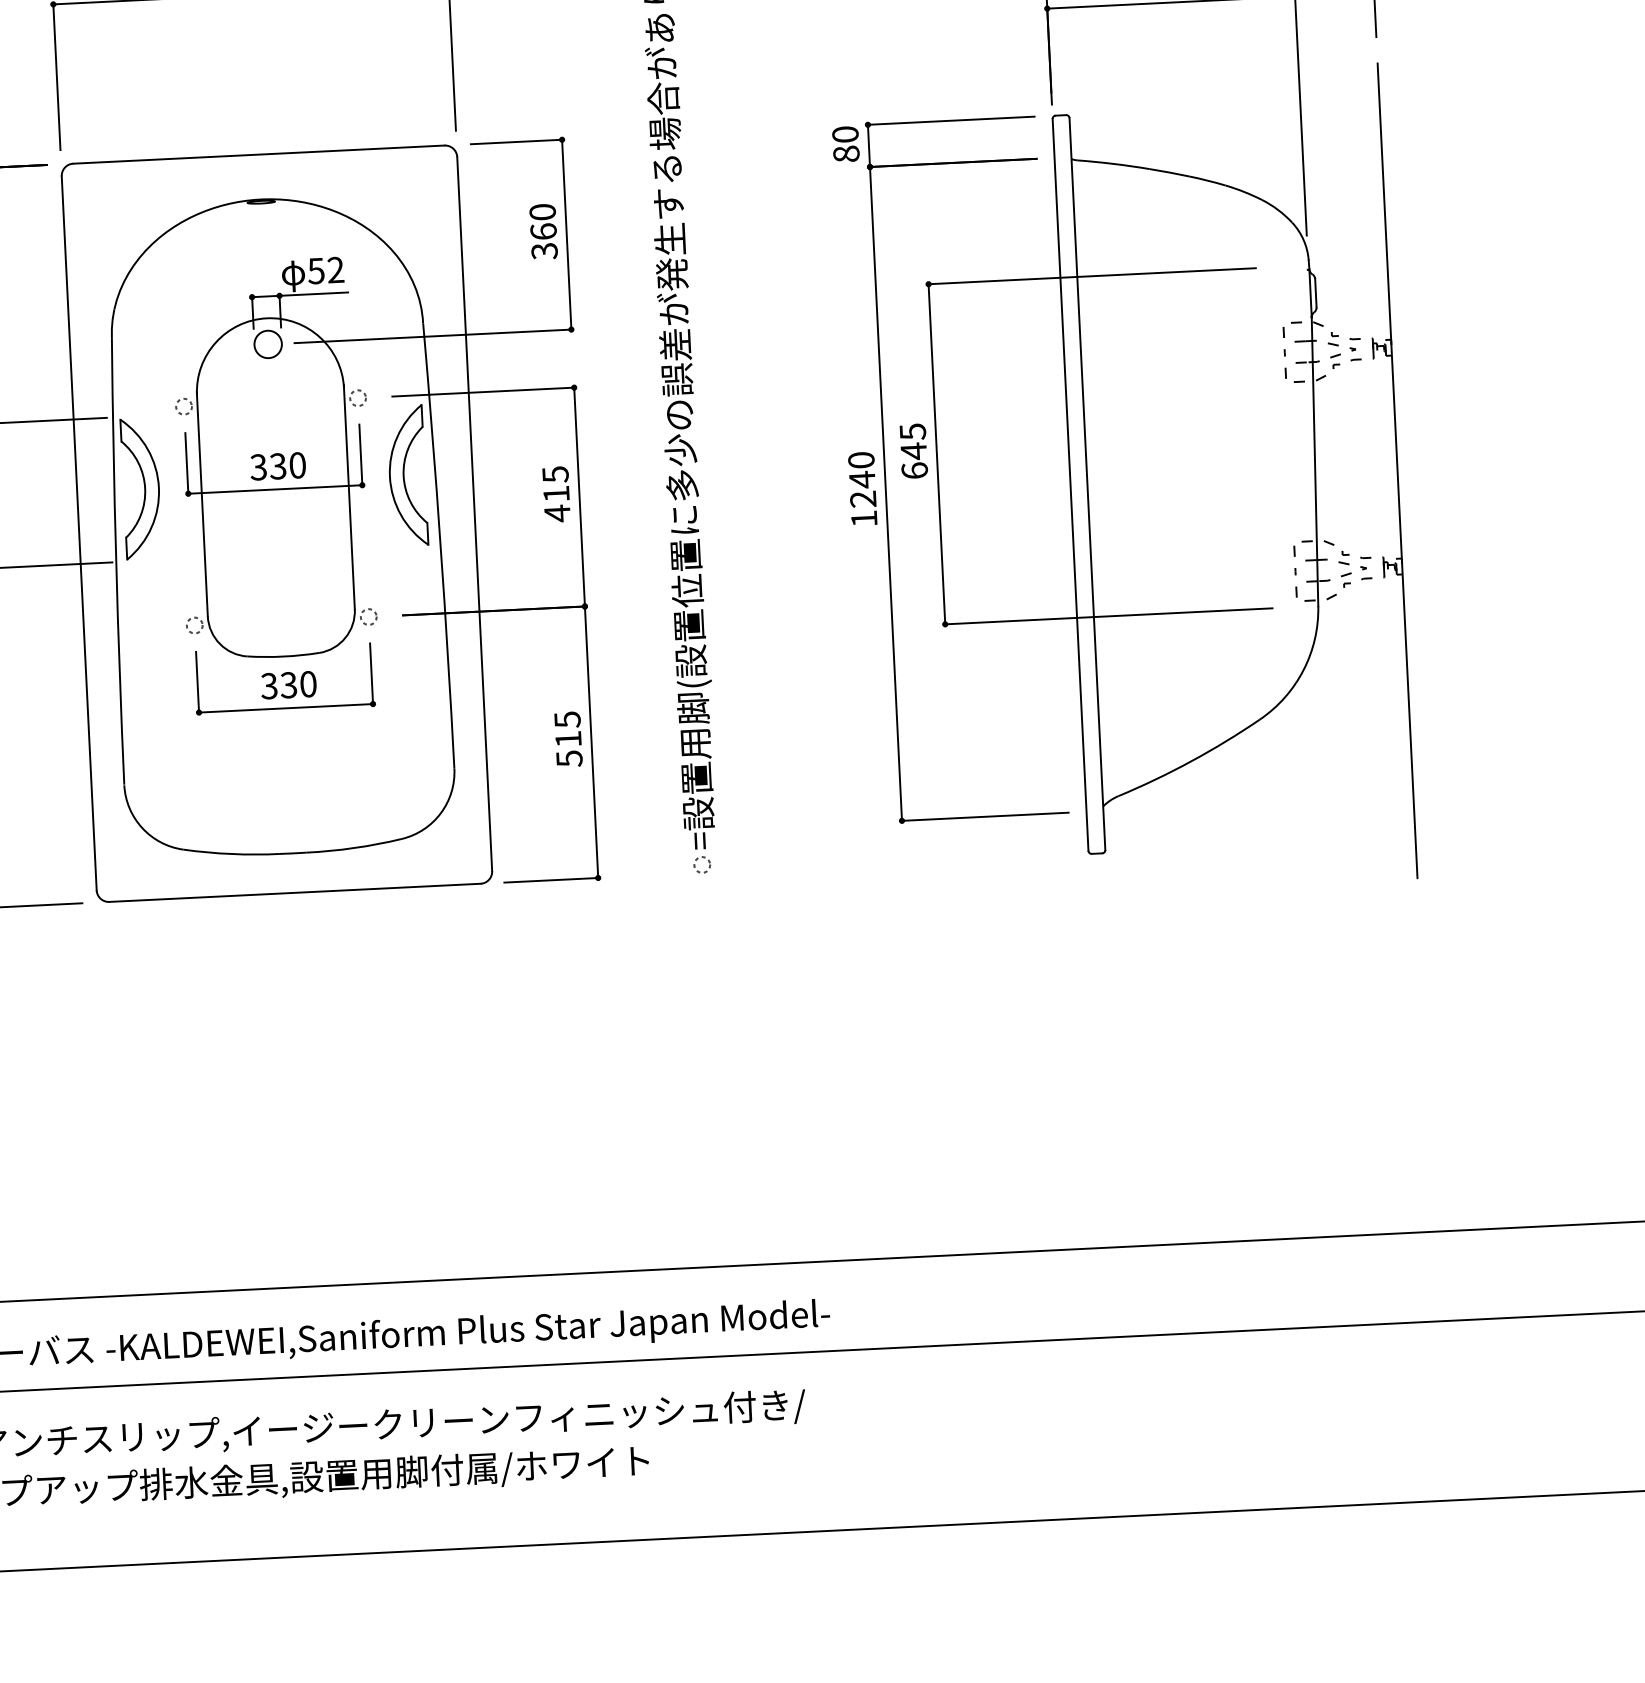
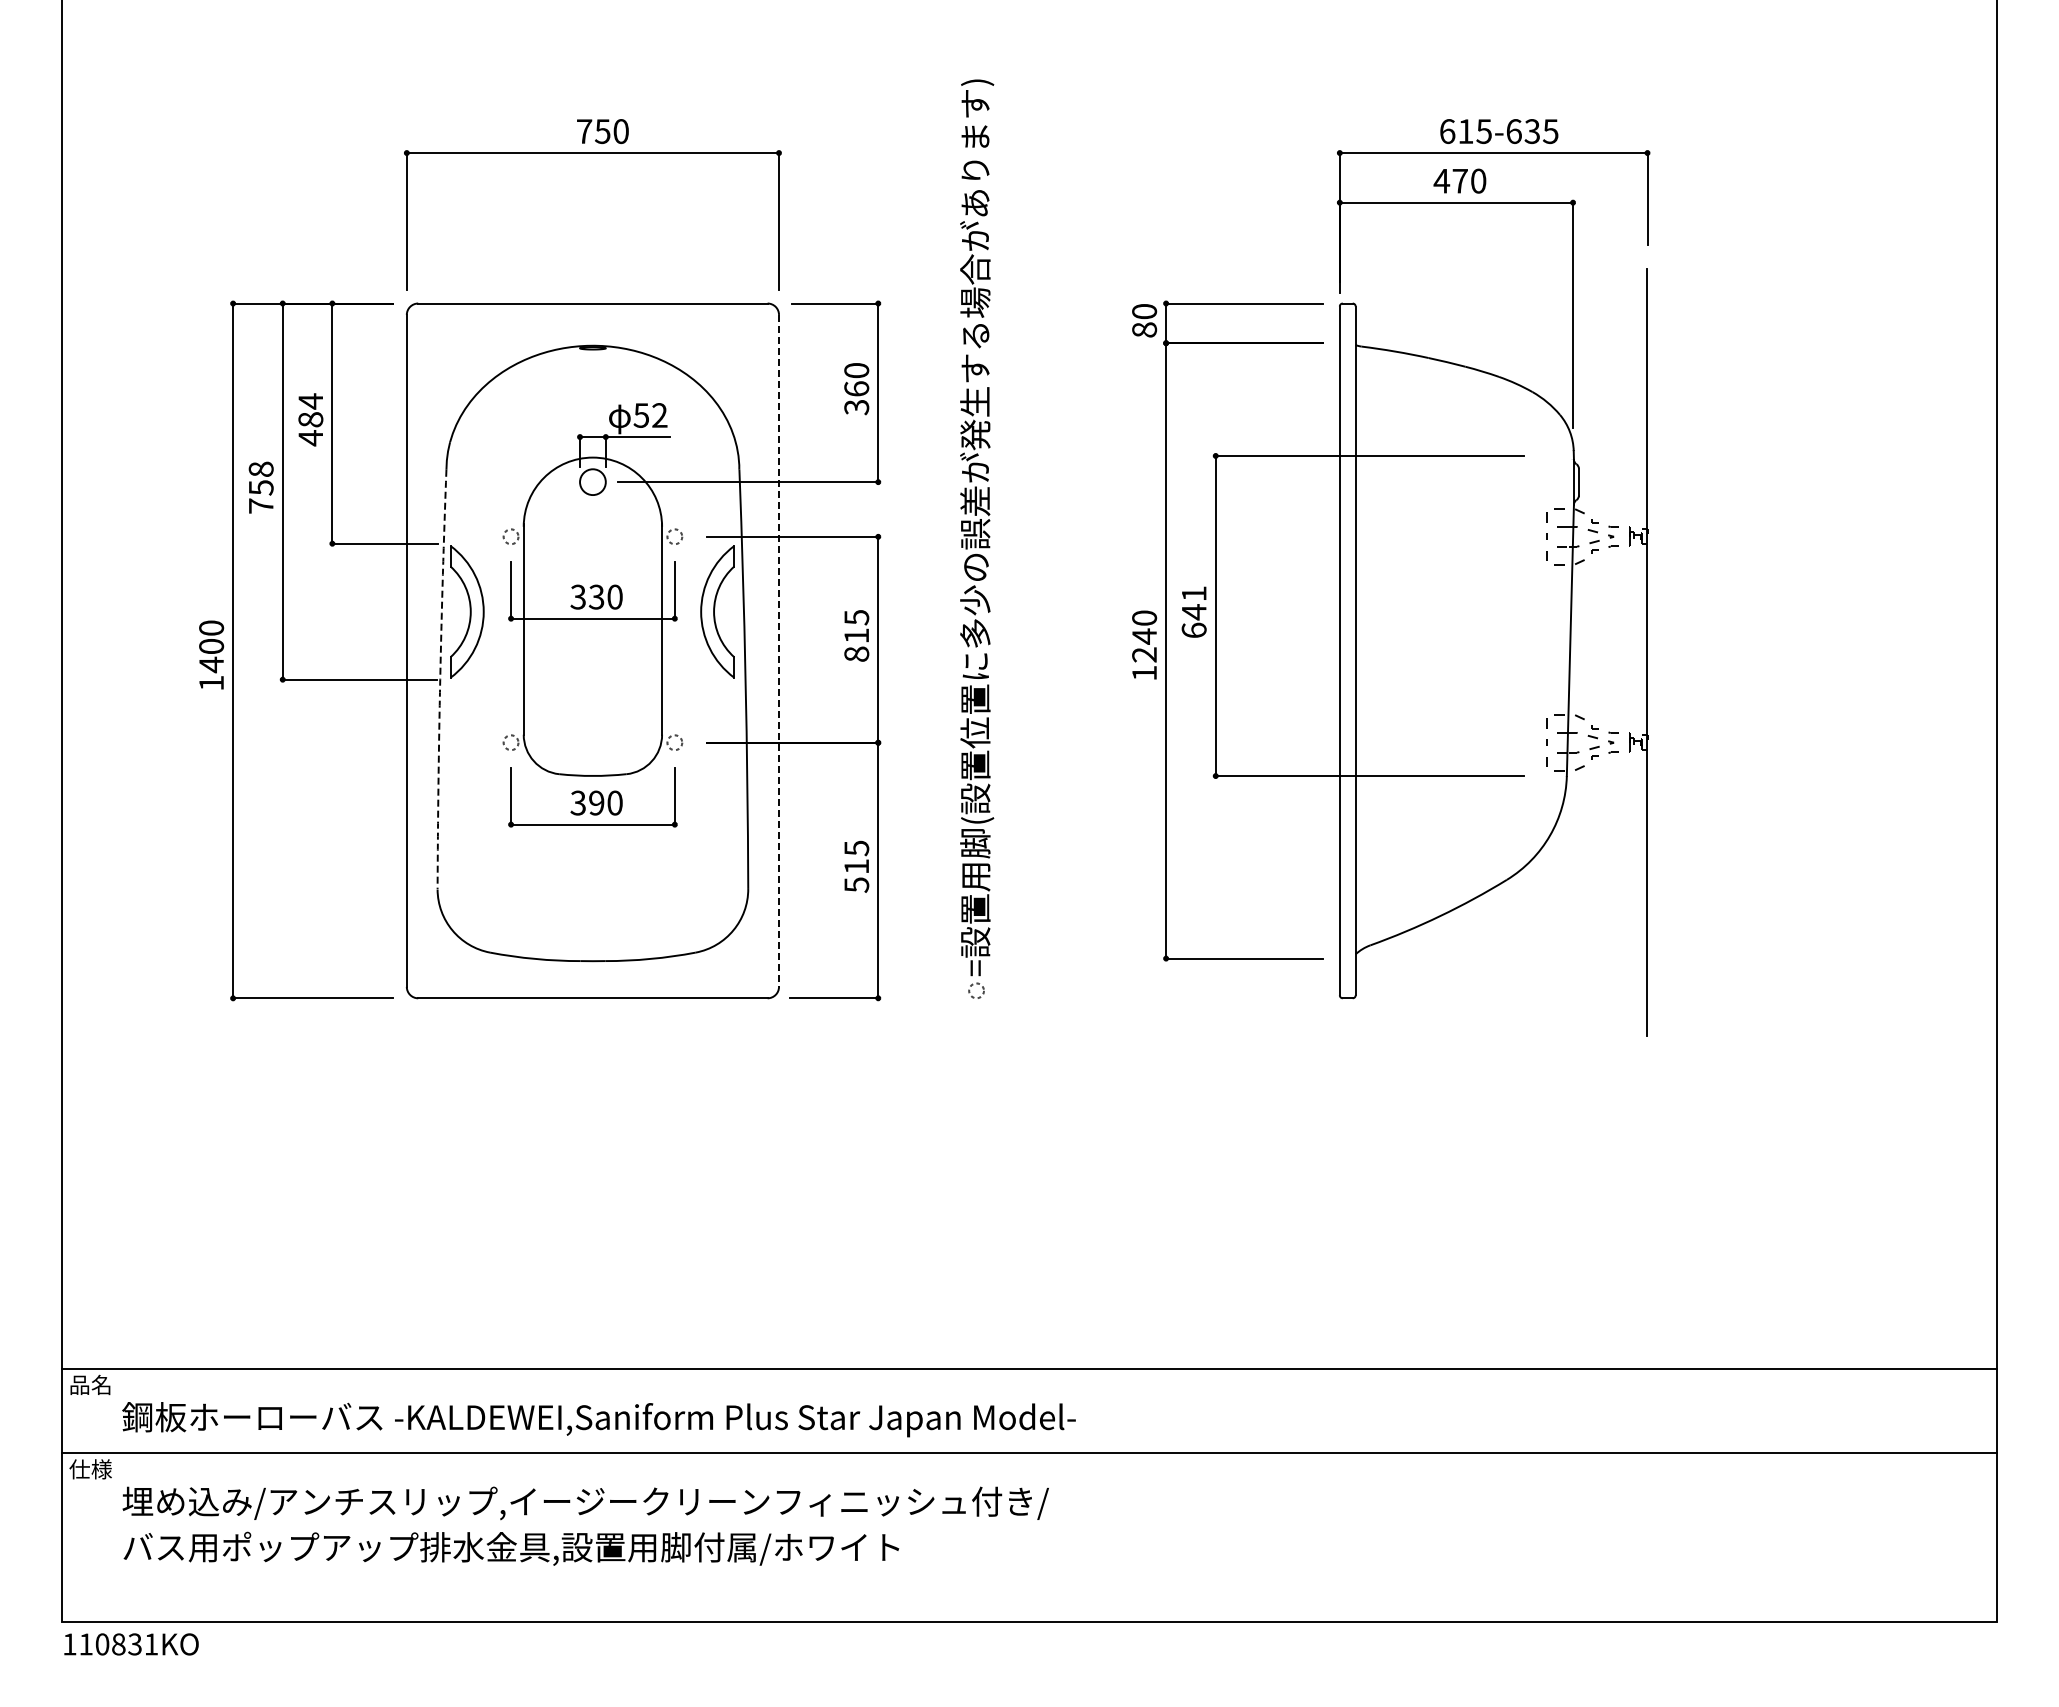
text: (913, 431) -> (1194, 593), 645 -> 641
line: (475, 513) -> (779, 650), solid -> dashed
text: (557, 513) -> (856, 654), 415 -> 815
arc: (116, 562) -> (440, 679), solid -> dashed
text: (288, 685) -> (596, 803), 330 -> 390

